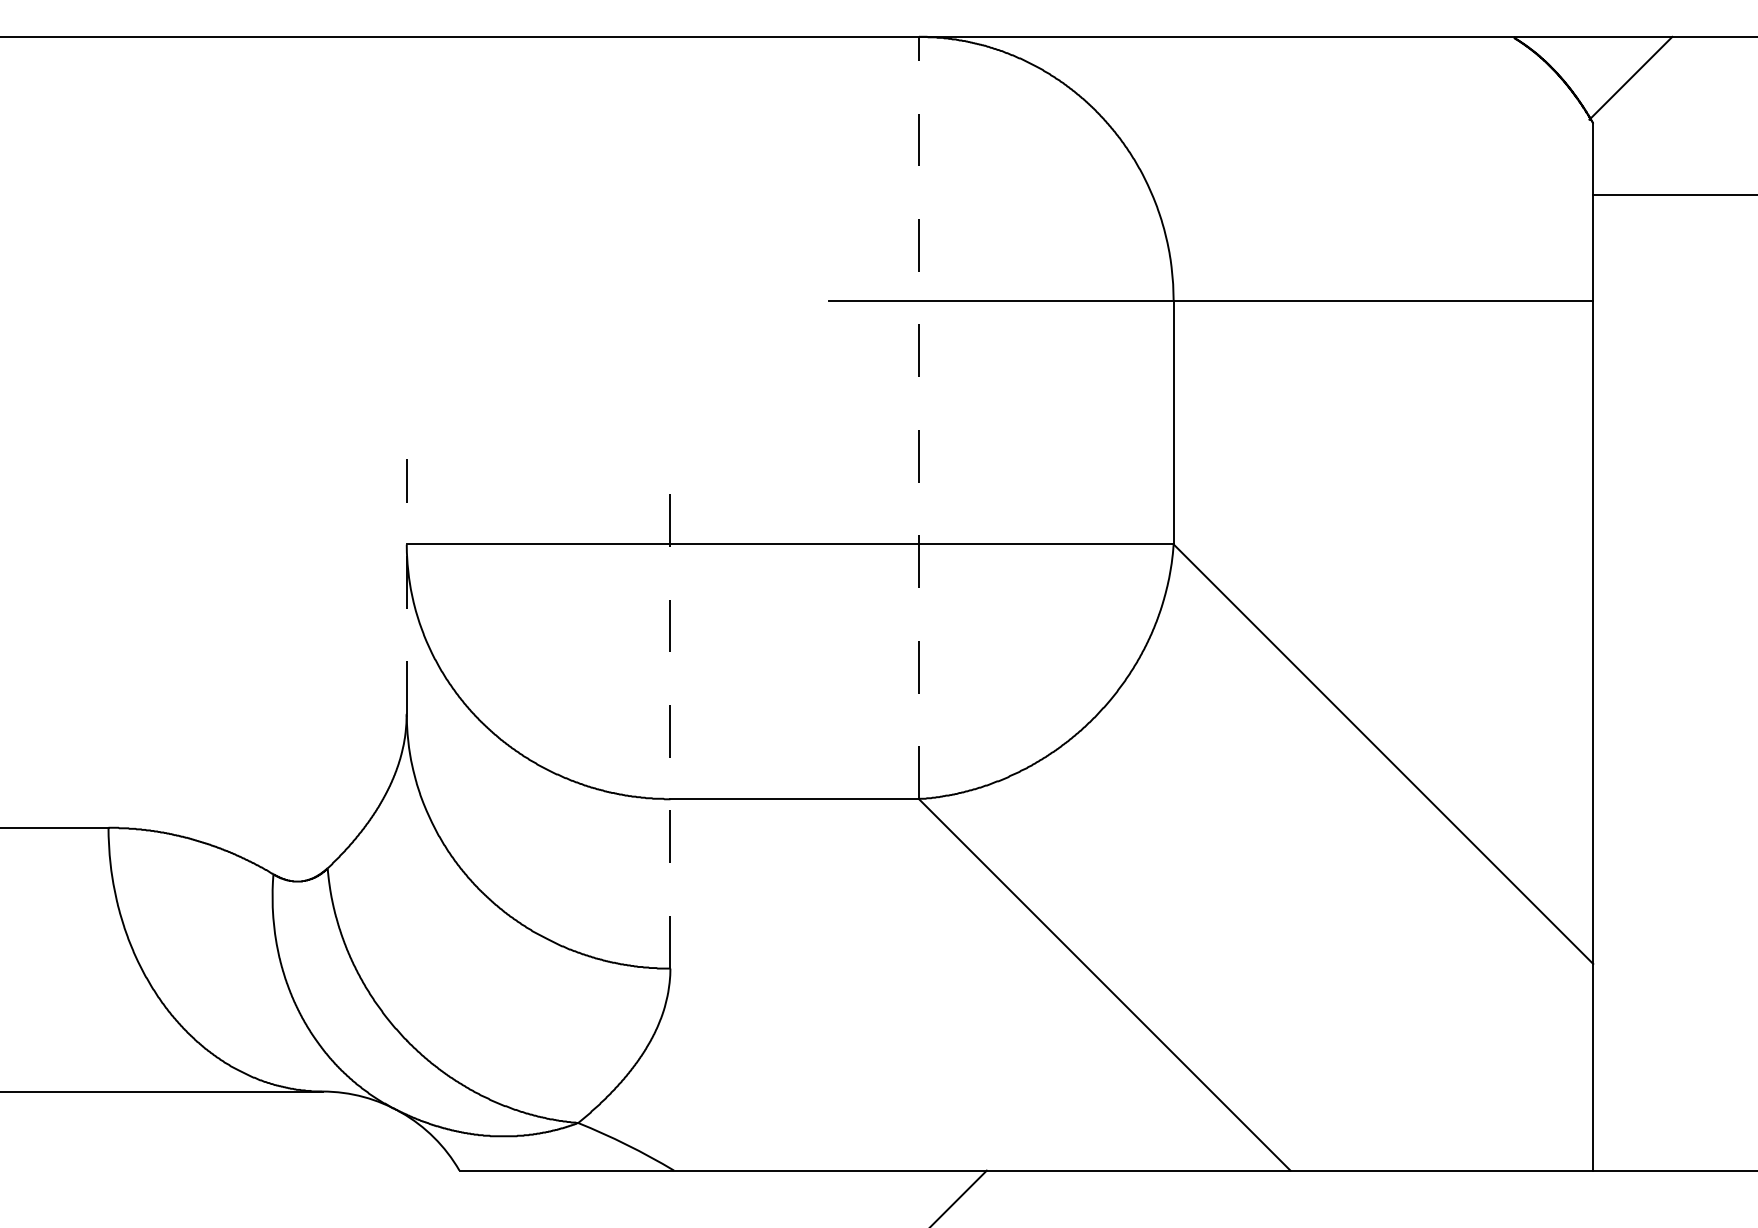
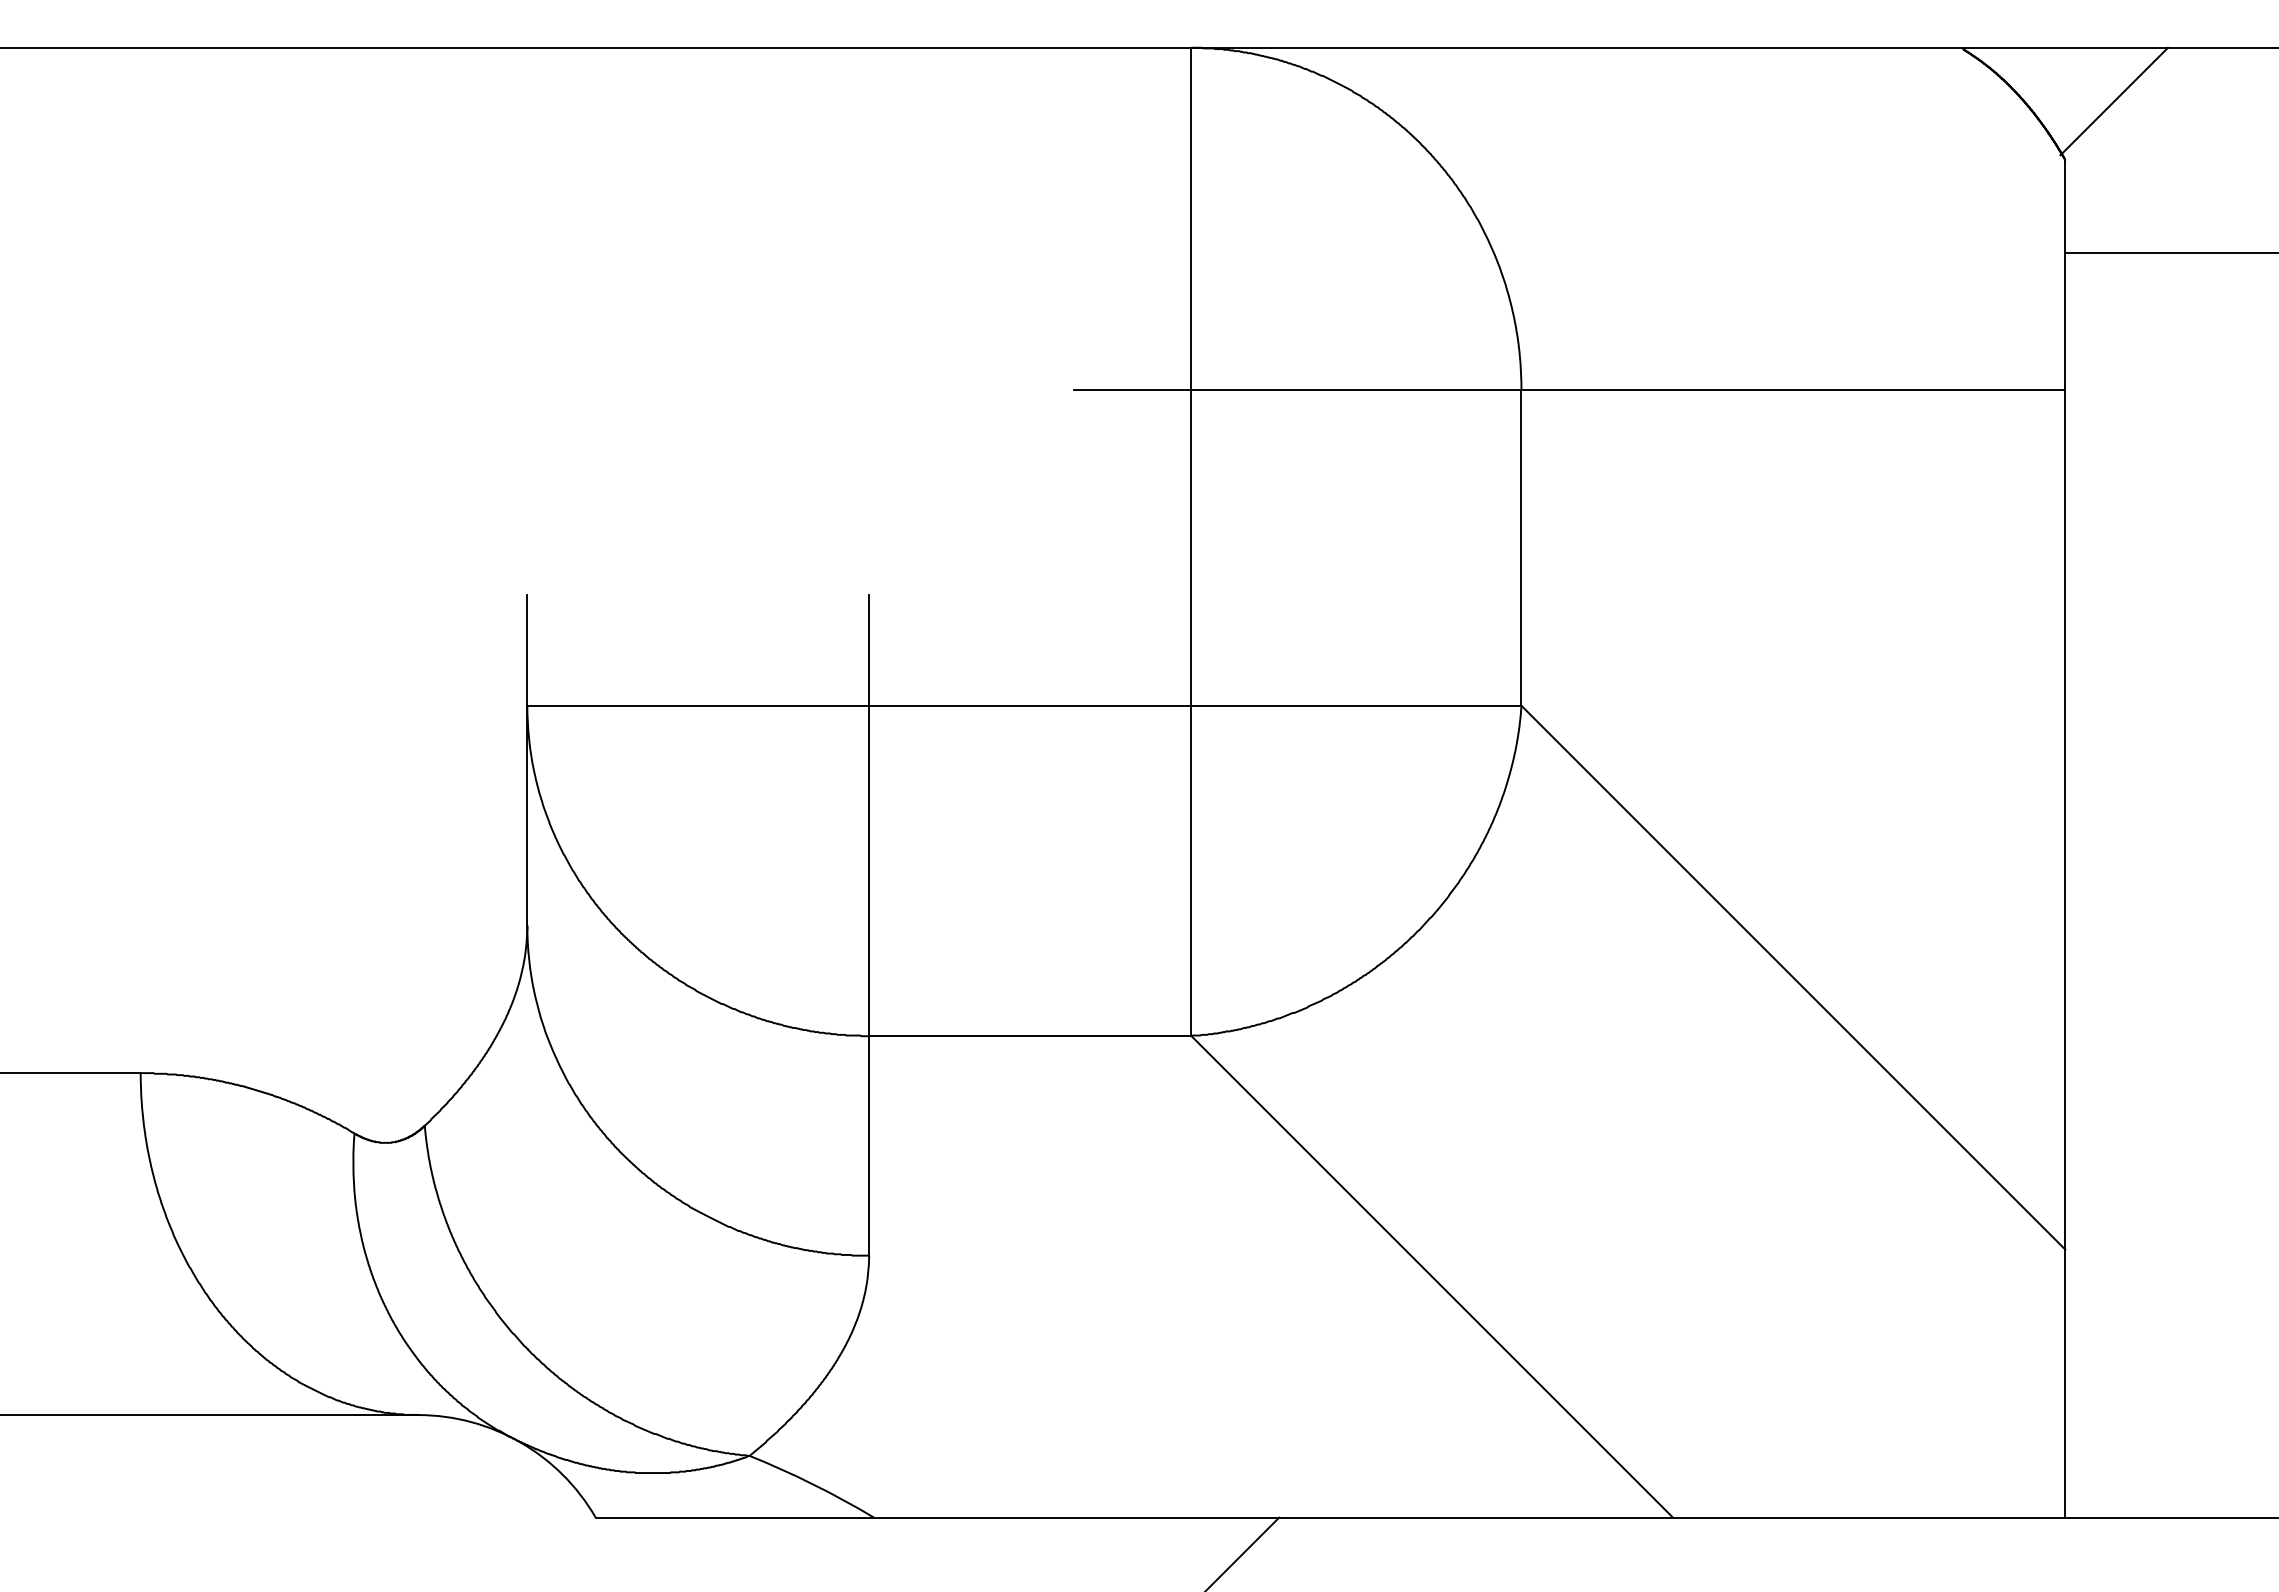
line: (919, 417) -> (1191, 541), dashed -> solid
line: (406, 585) -> (527, 759), dashed -> solid
line: (670, 713) -> (869, 925), dashed -> solid

